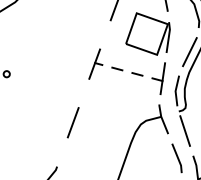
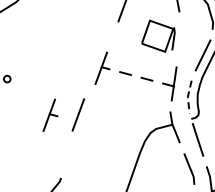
part: (148, 34) -> (158, 36), size x0.7
line: (175, 91) -> (187, 97), solid -> dashed
part: (47, 107) -> (50, 114), added
line: (72, 122) -> (77, 114), moved

